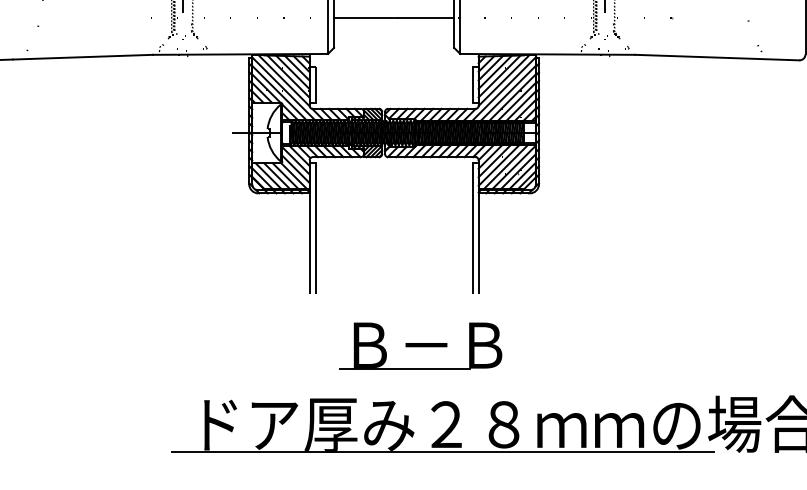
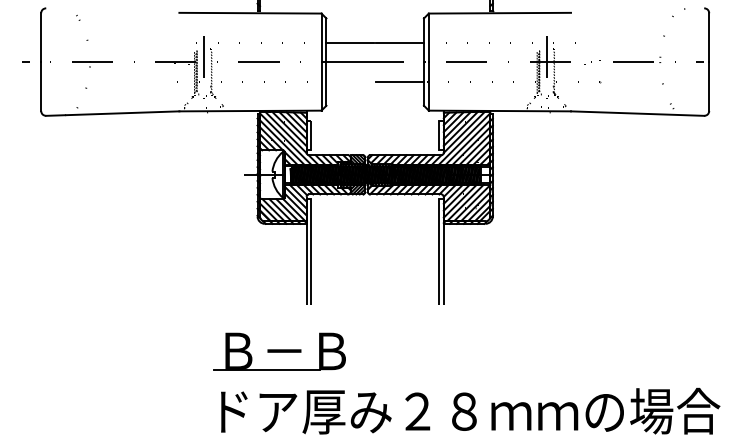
line: (363, 18) -> (350, 81), removed
part: (420, 345) -> (279, 351), moved
line: (442, 452) -> (414, 434), removed

